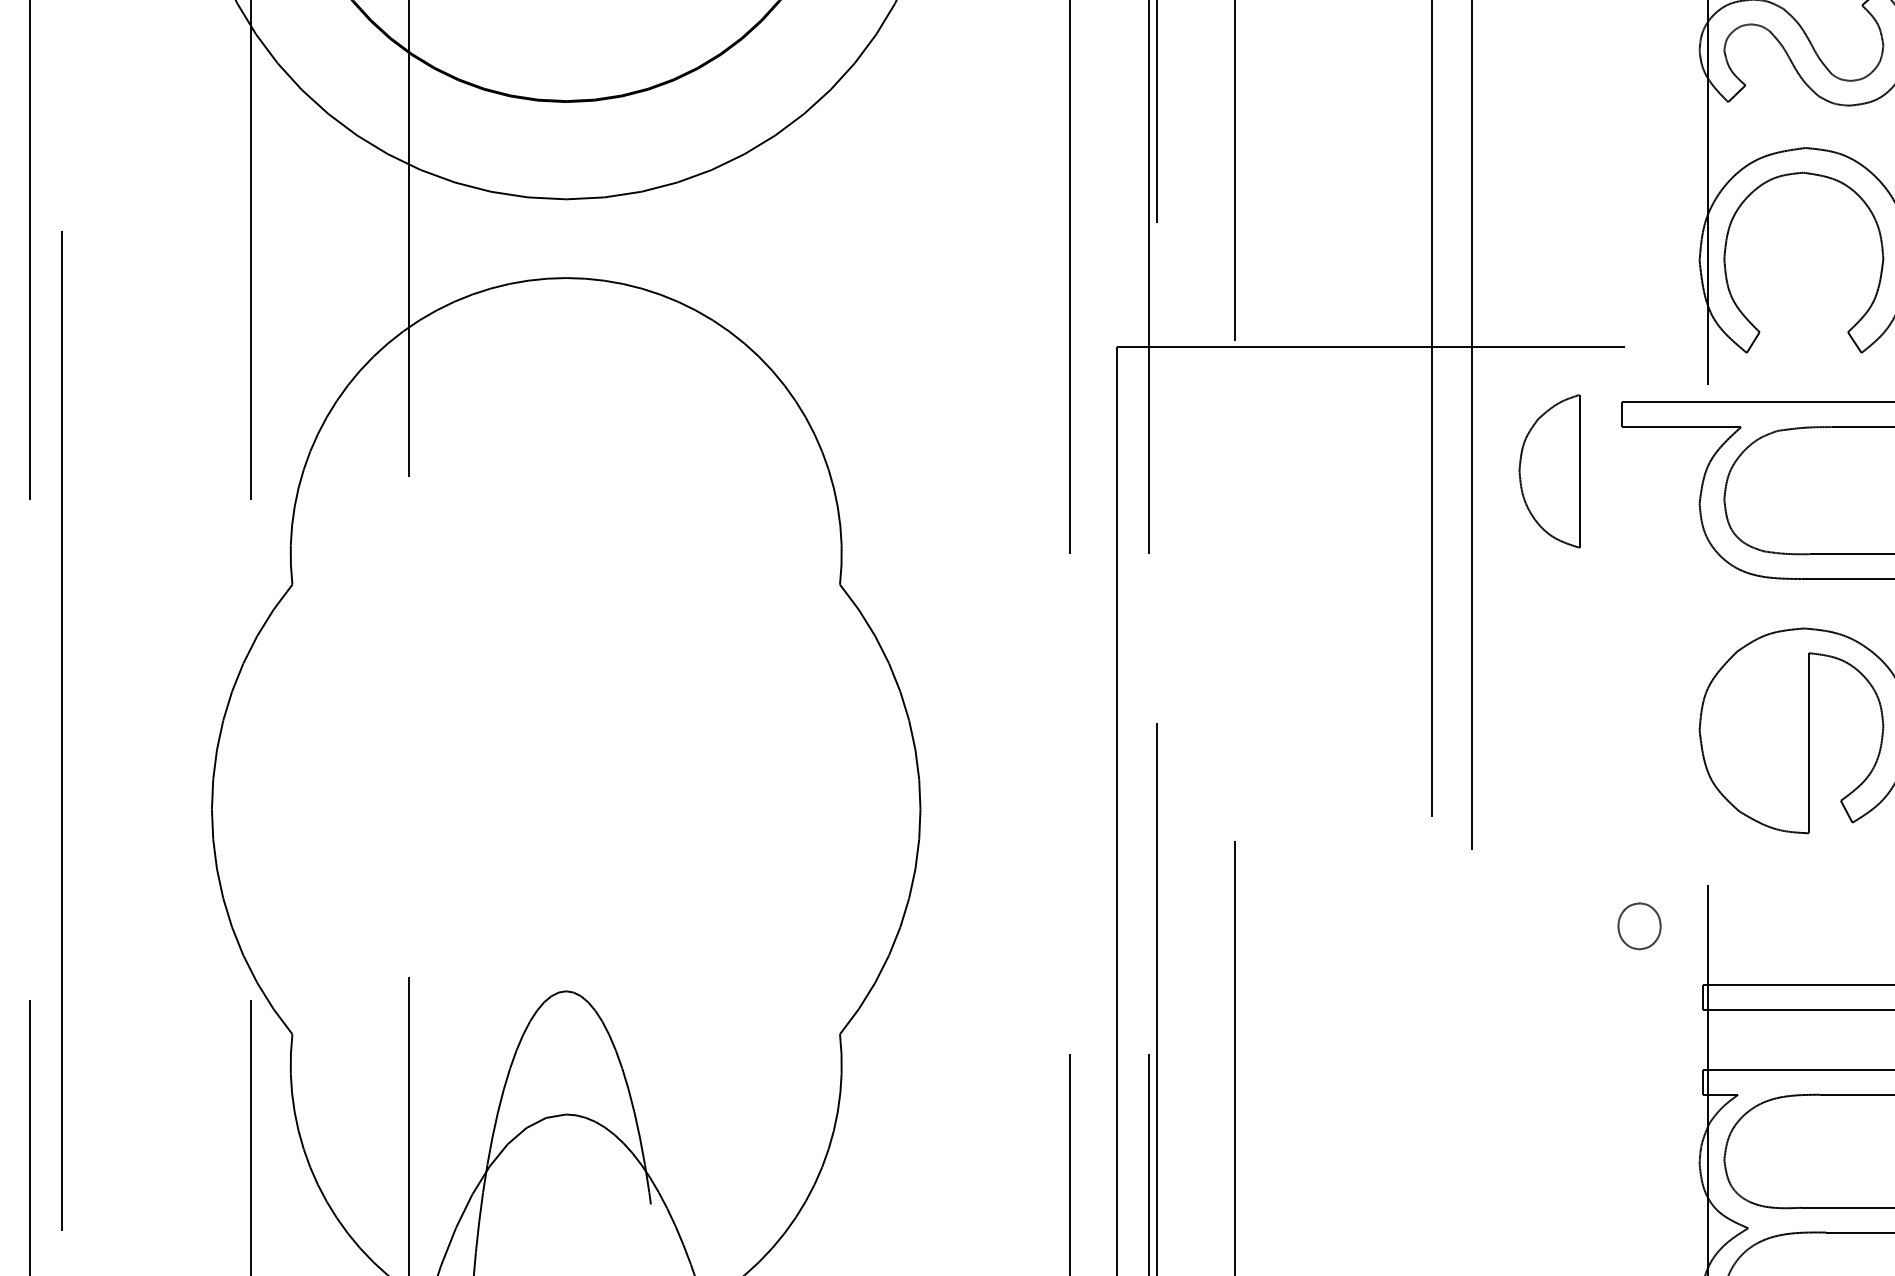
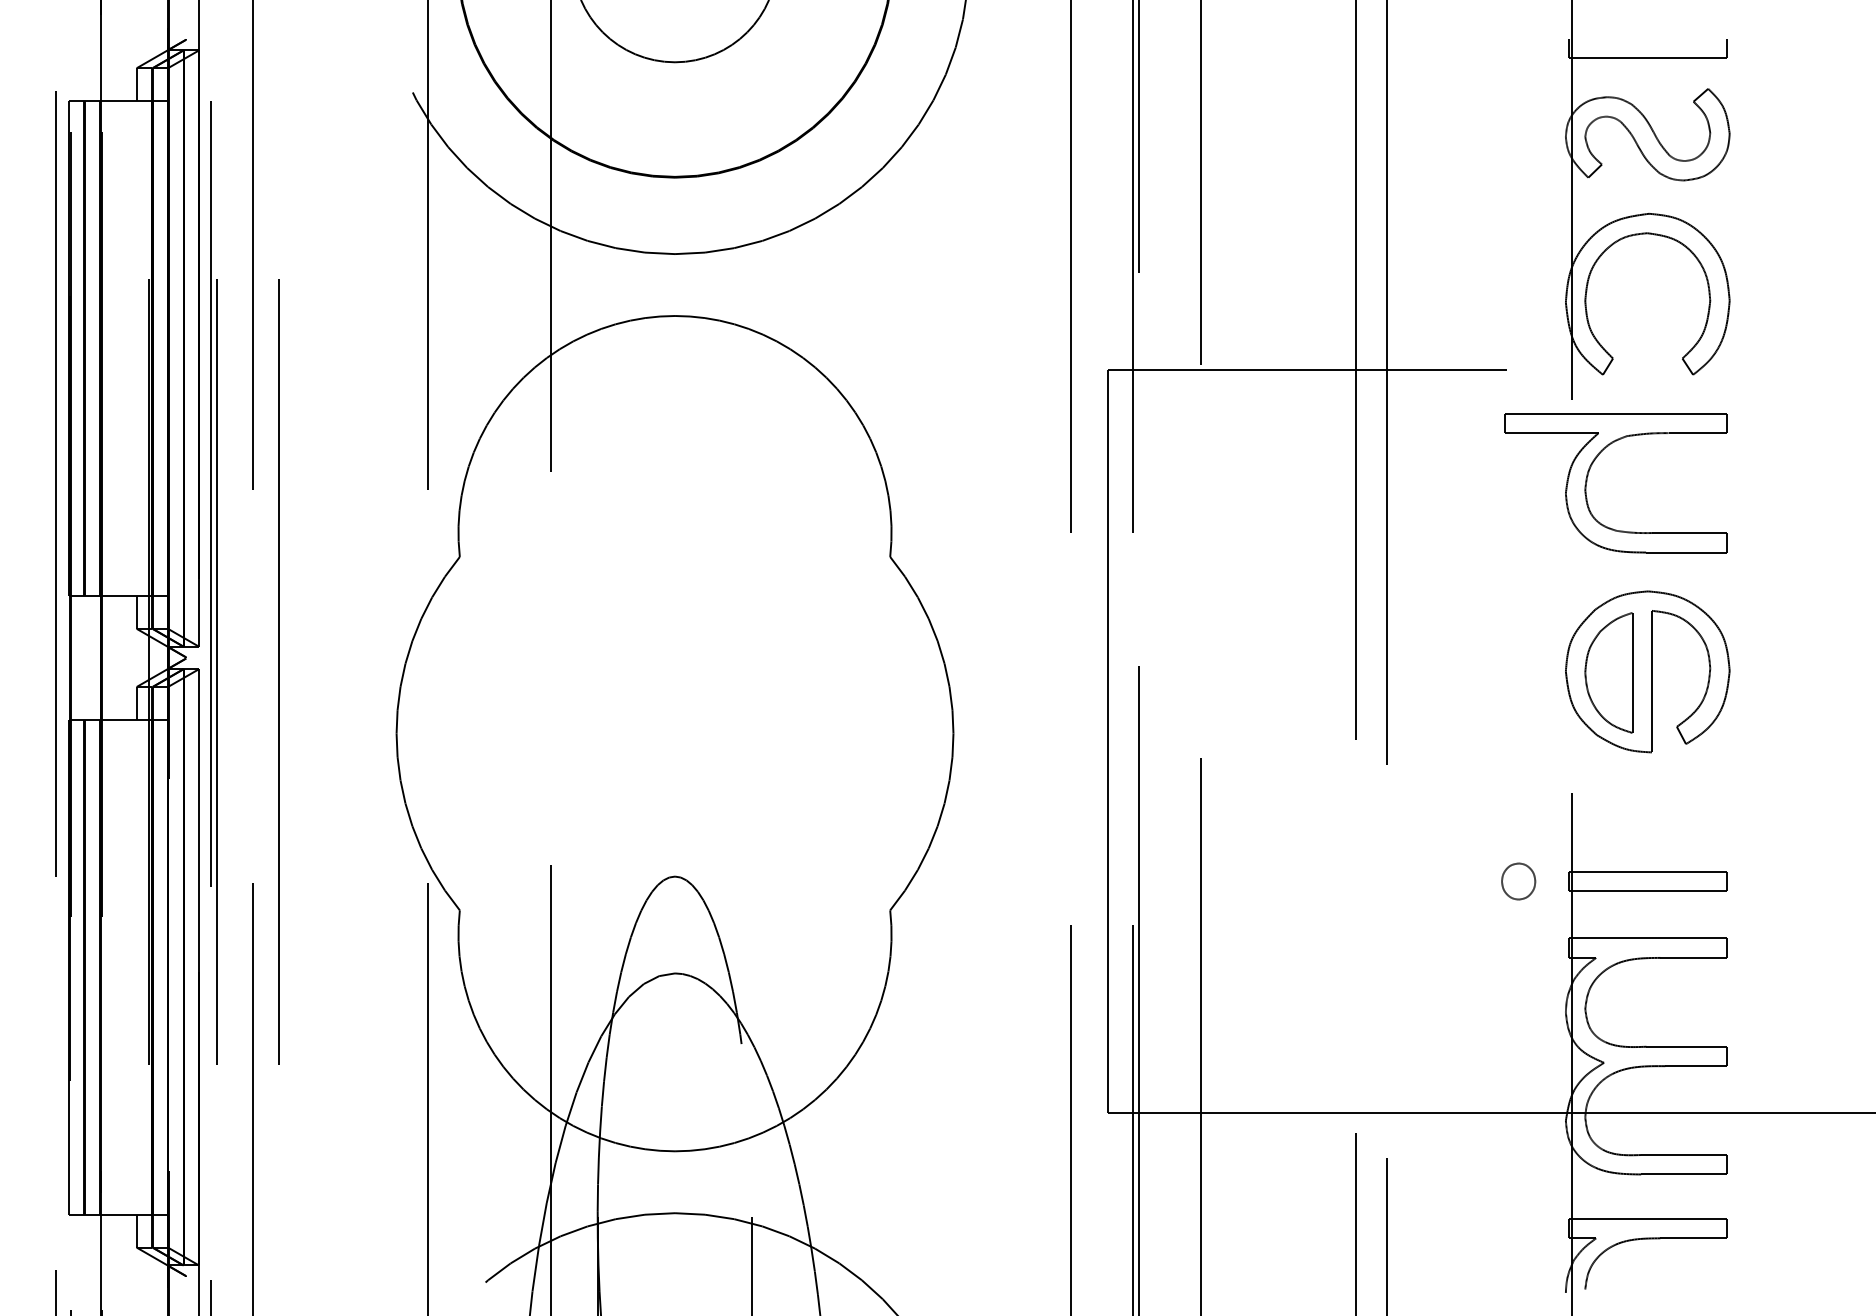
part: (1549, 470) -> (1608, 672), moved
part: (1639, 926) -> (1518, 881), moved

